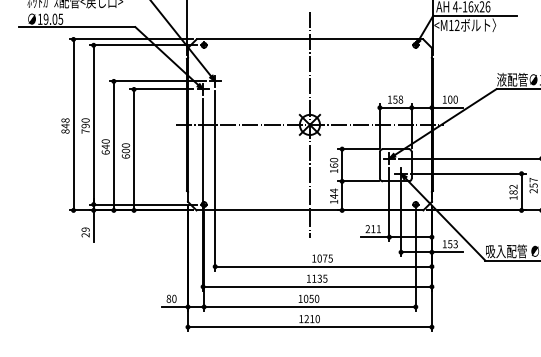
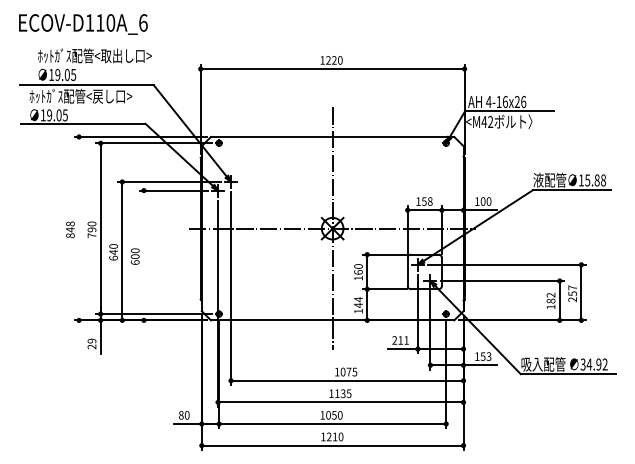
text: (451, 25) -> (484, 121), <M12 -> <M42
line: (73, 124) -> (79, 228), removed
line: (133, 149) -> (143, 255), removed

